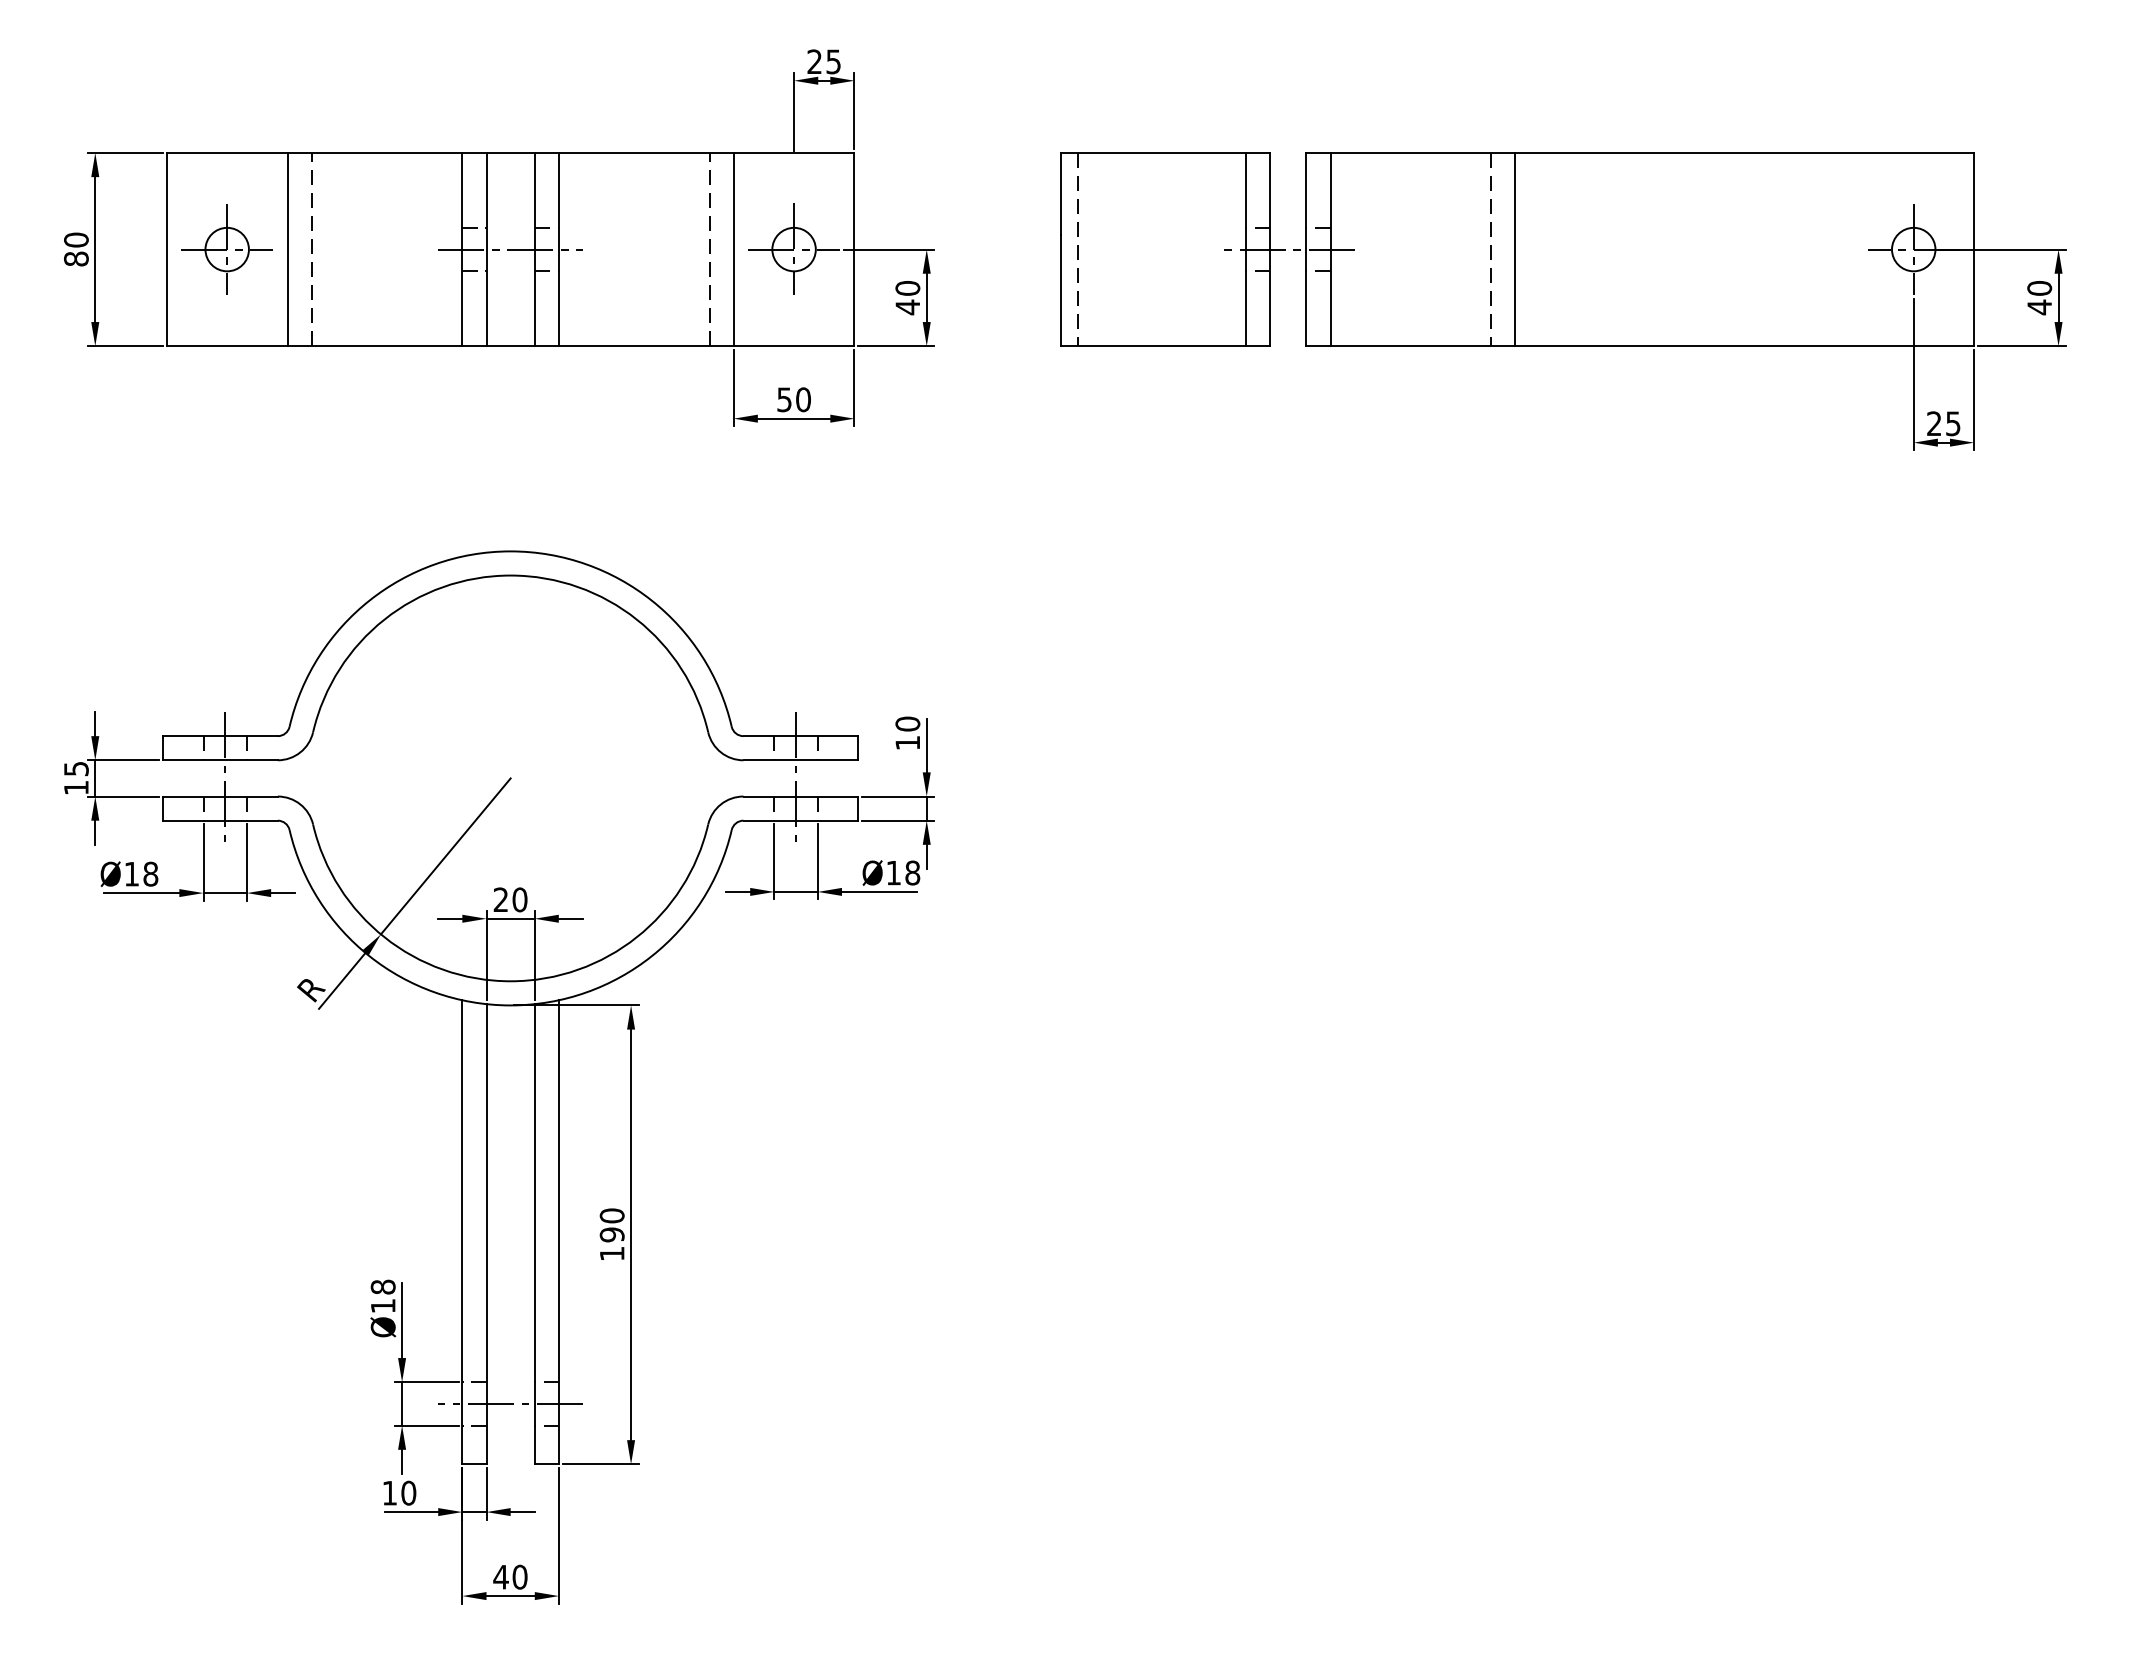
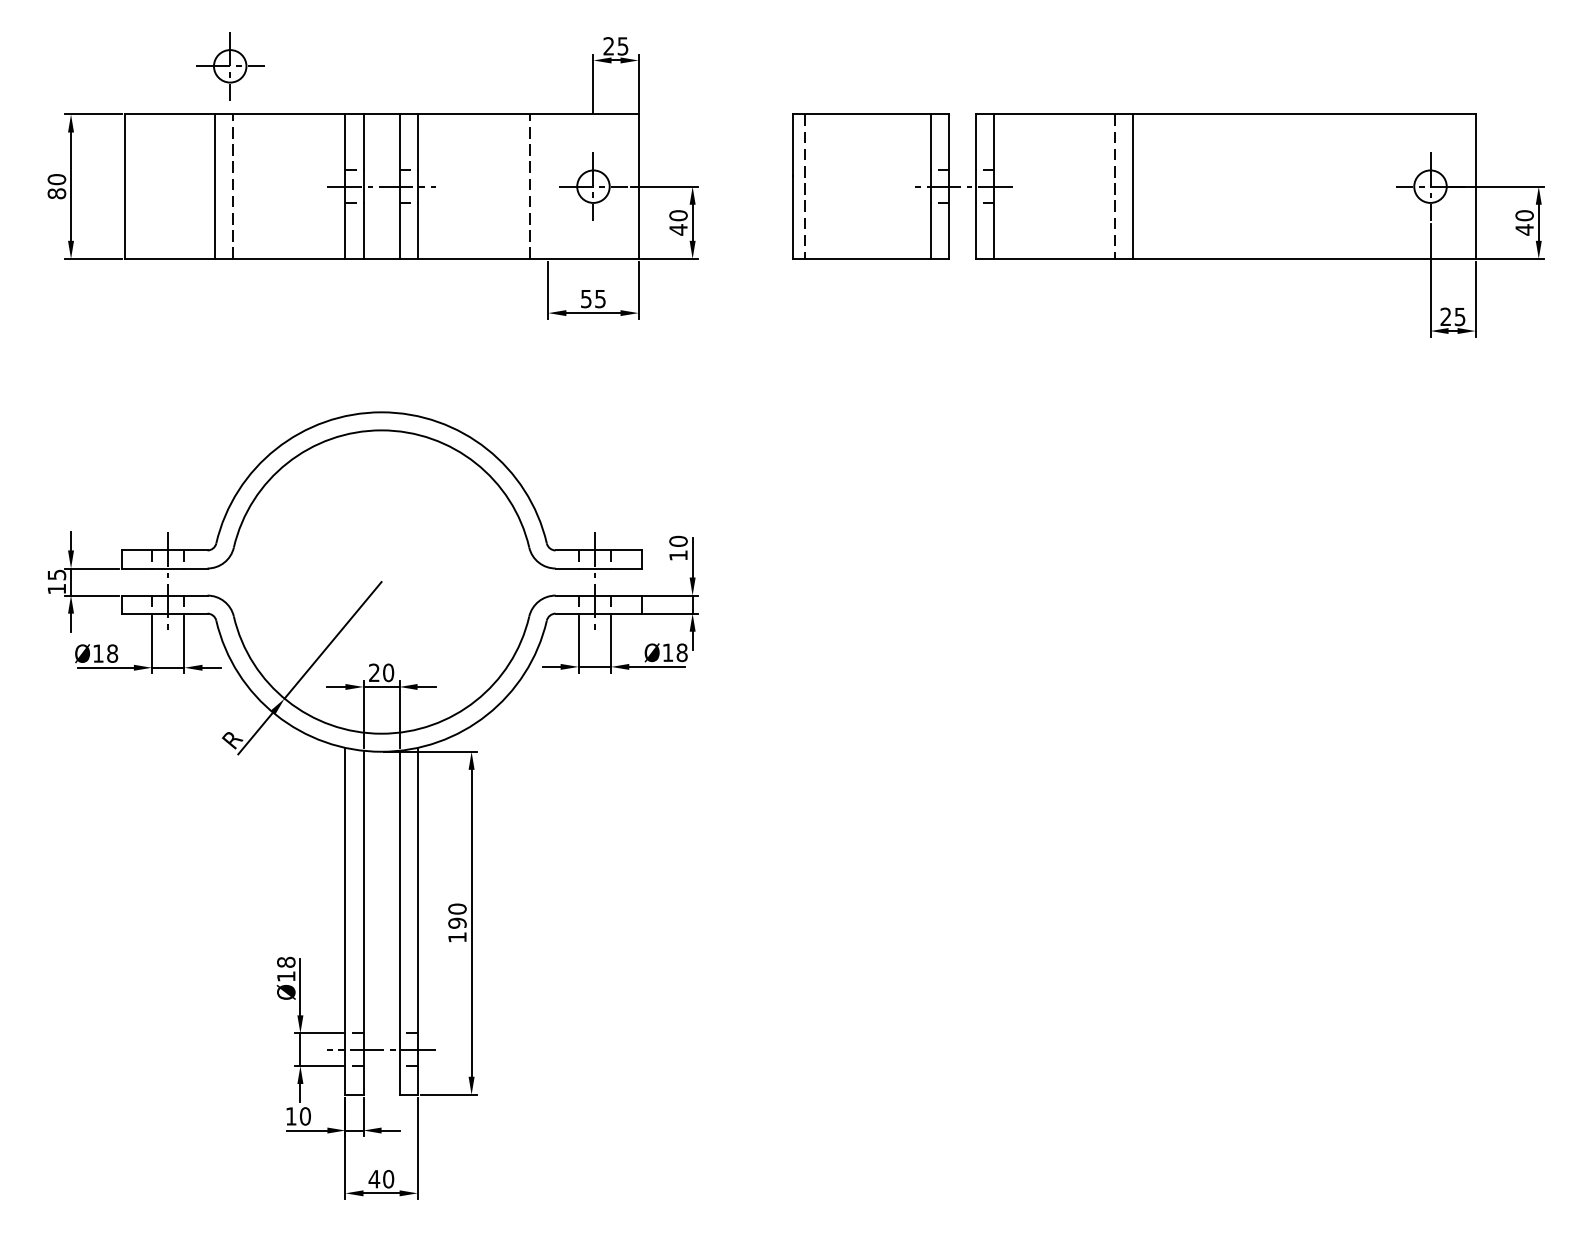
part: (226, 249) -> (229, 66), moved
line: (733, 249) -> (548, 186), removed
text: (803, 399) -> (600, 298), 50 -> 55

